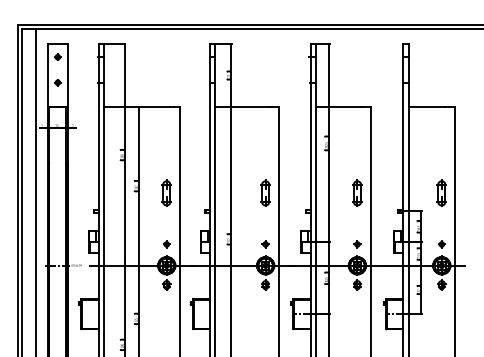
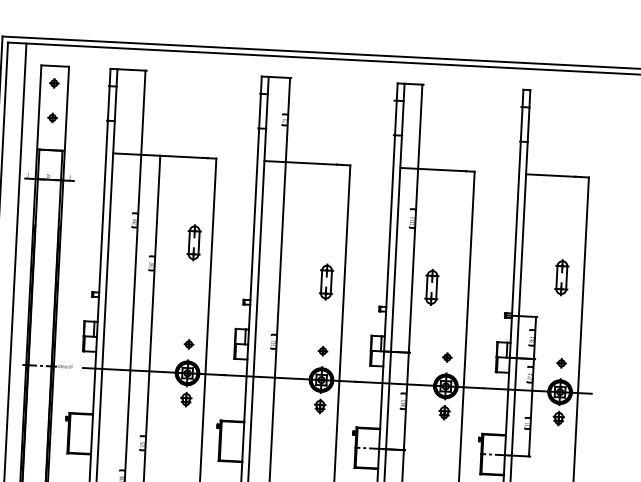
part: (166, 192) -> (193, 241), moved
part: (357, 192) -> (432, 286), moved
part: (441, 192) -> (561, 276), moved

